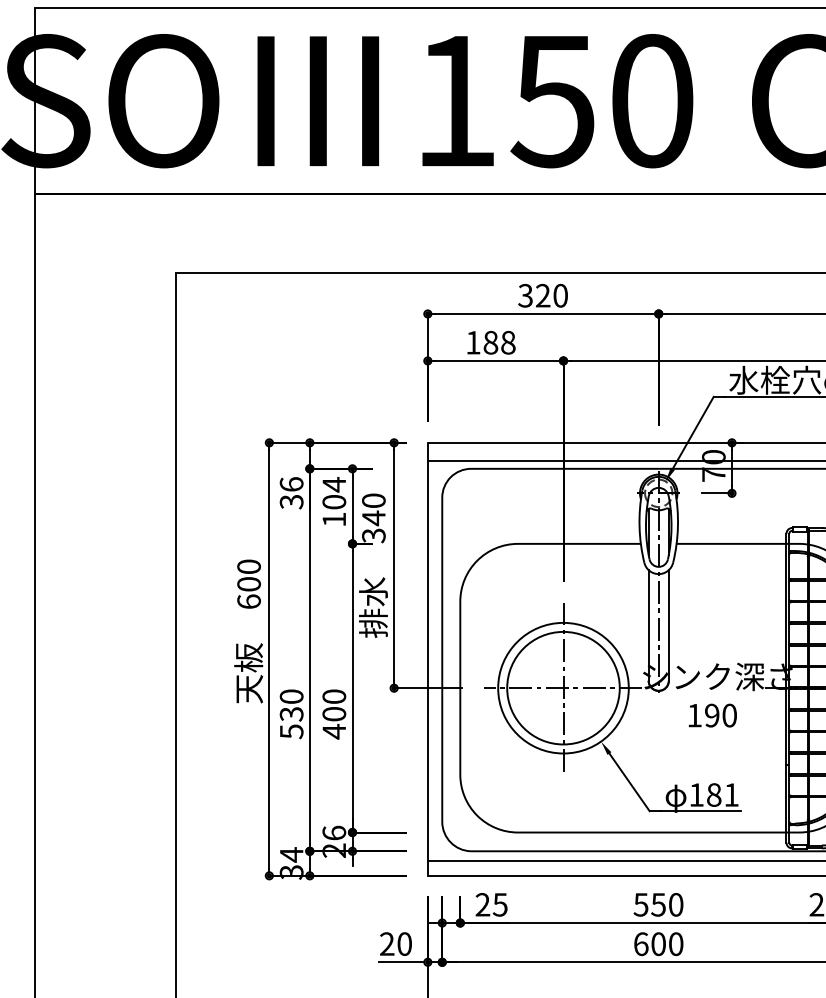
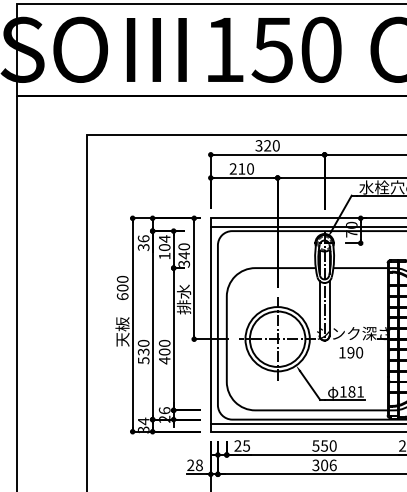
text: (490, 341) -> (241, 168), 188 -> 210
text: (404, 944) -> (199, 465), 20 -> 28
text: (658, 944) -> (324, 465), 600 -> 306

